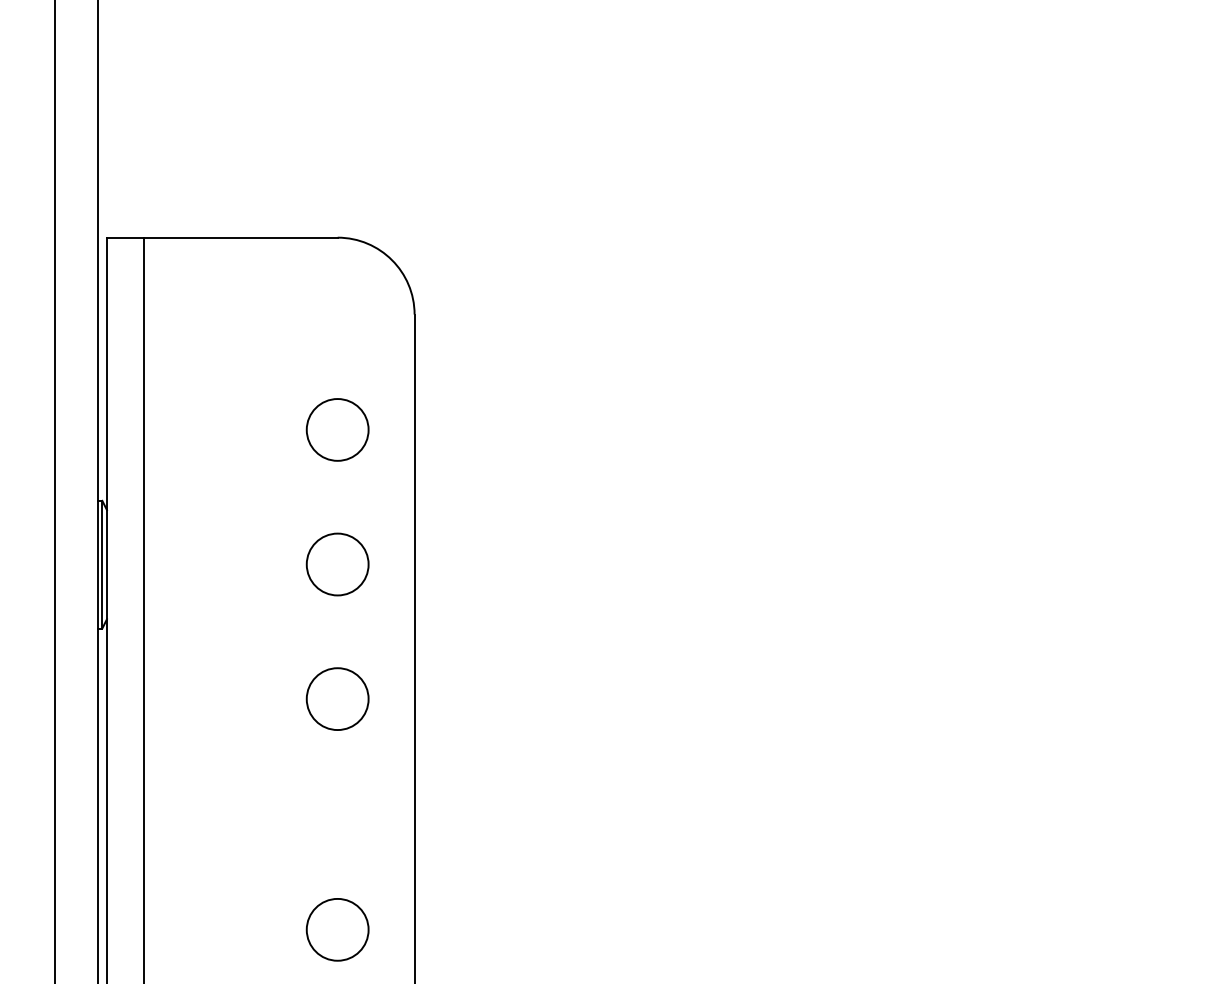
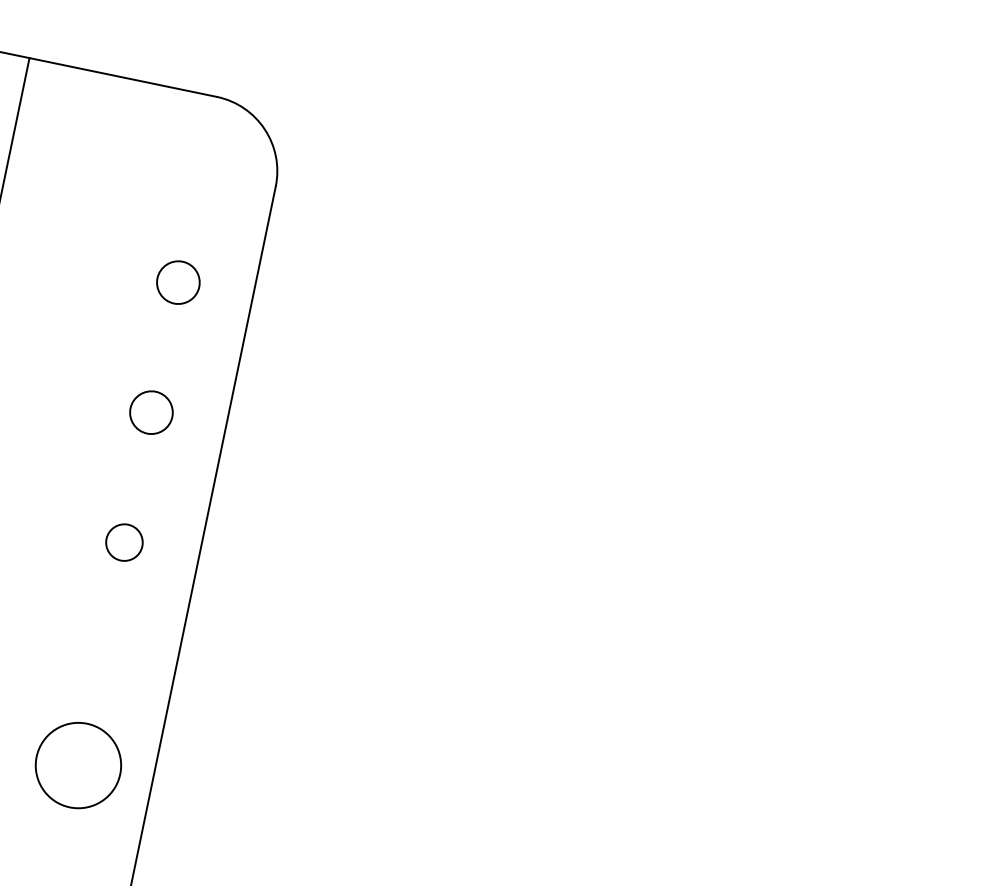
circle: (337, 429) -> (178, 282), size x0.7
circle: (337, 564) -> (151, 412), size x0.7
circle: (337, 698) -> (124, 542), size x0.6
circle: (337, 929) -> (78, 765), size x1.4

